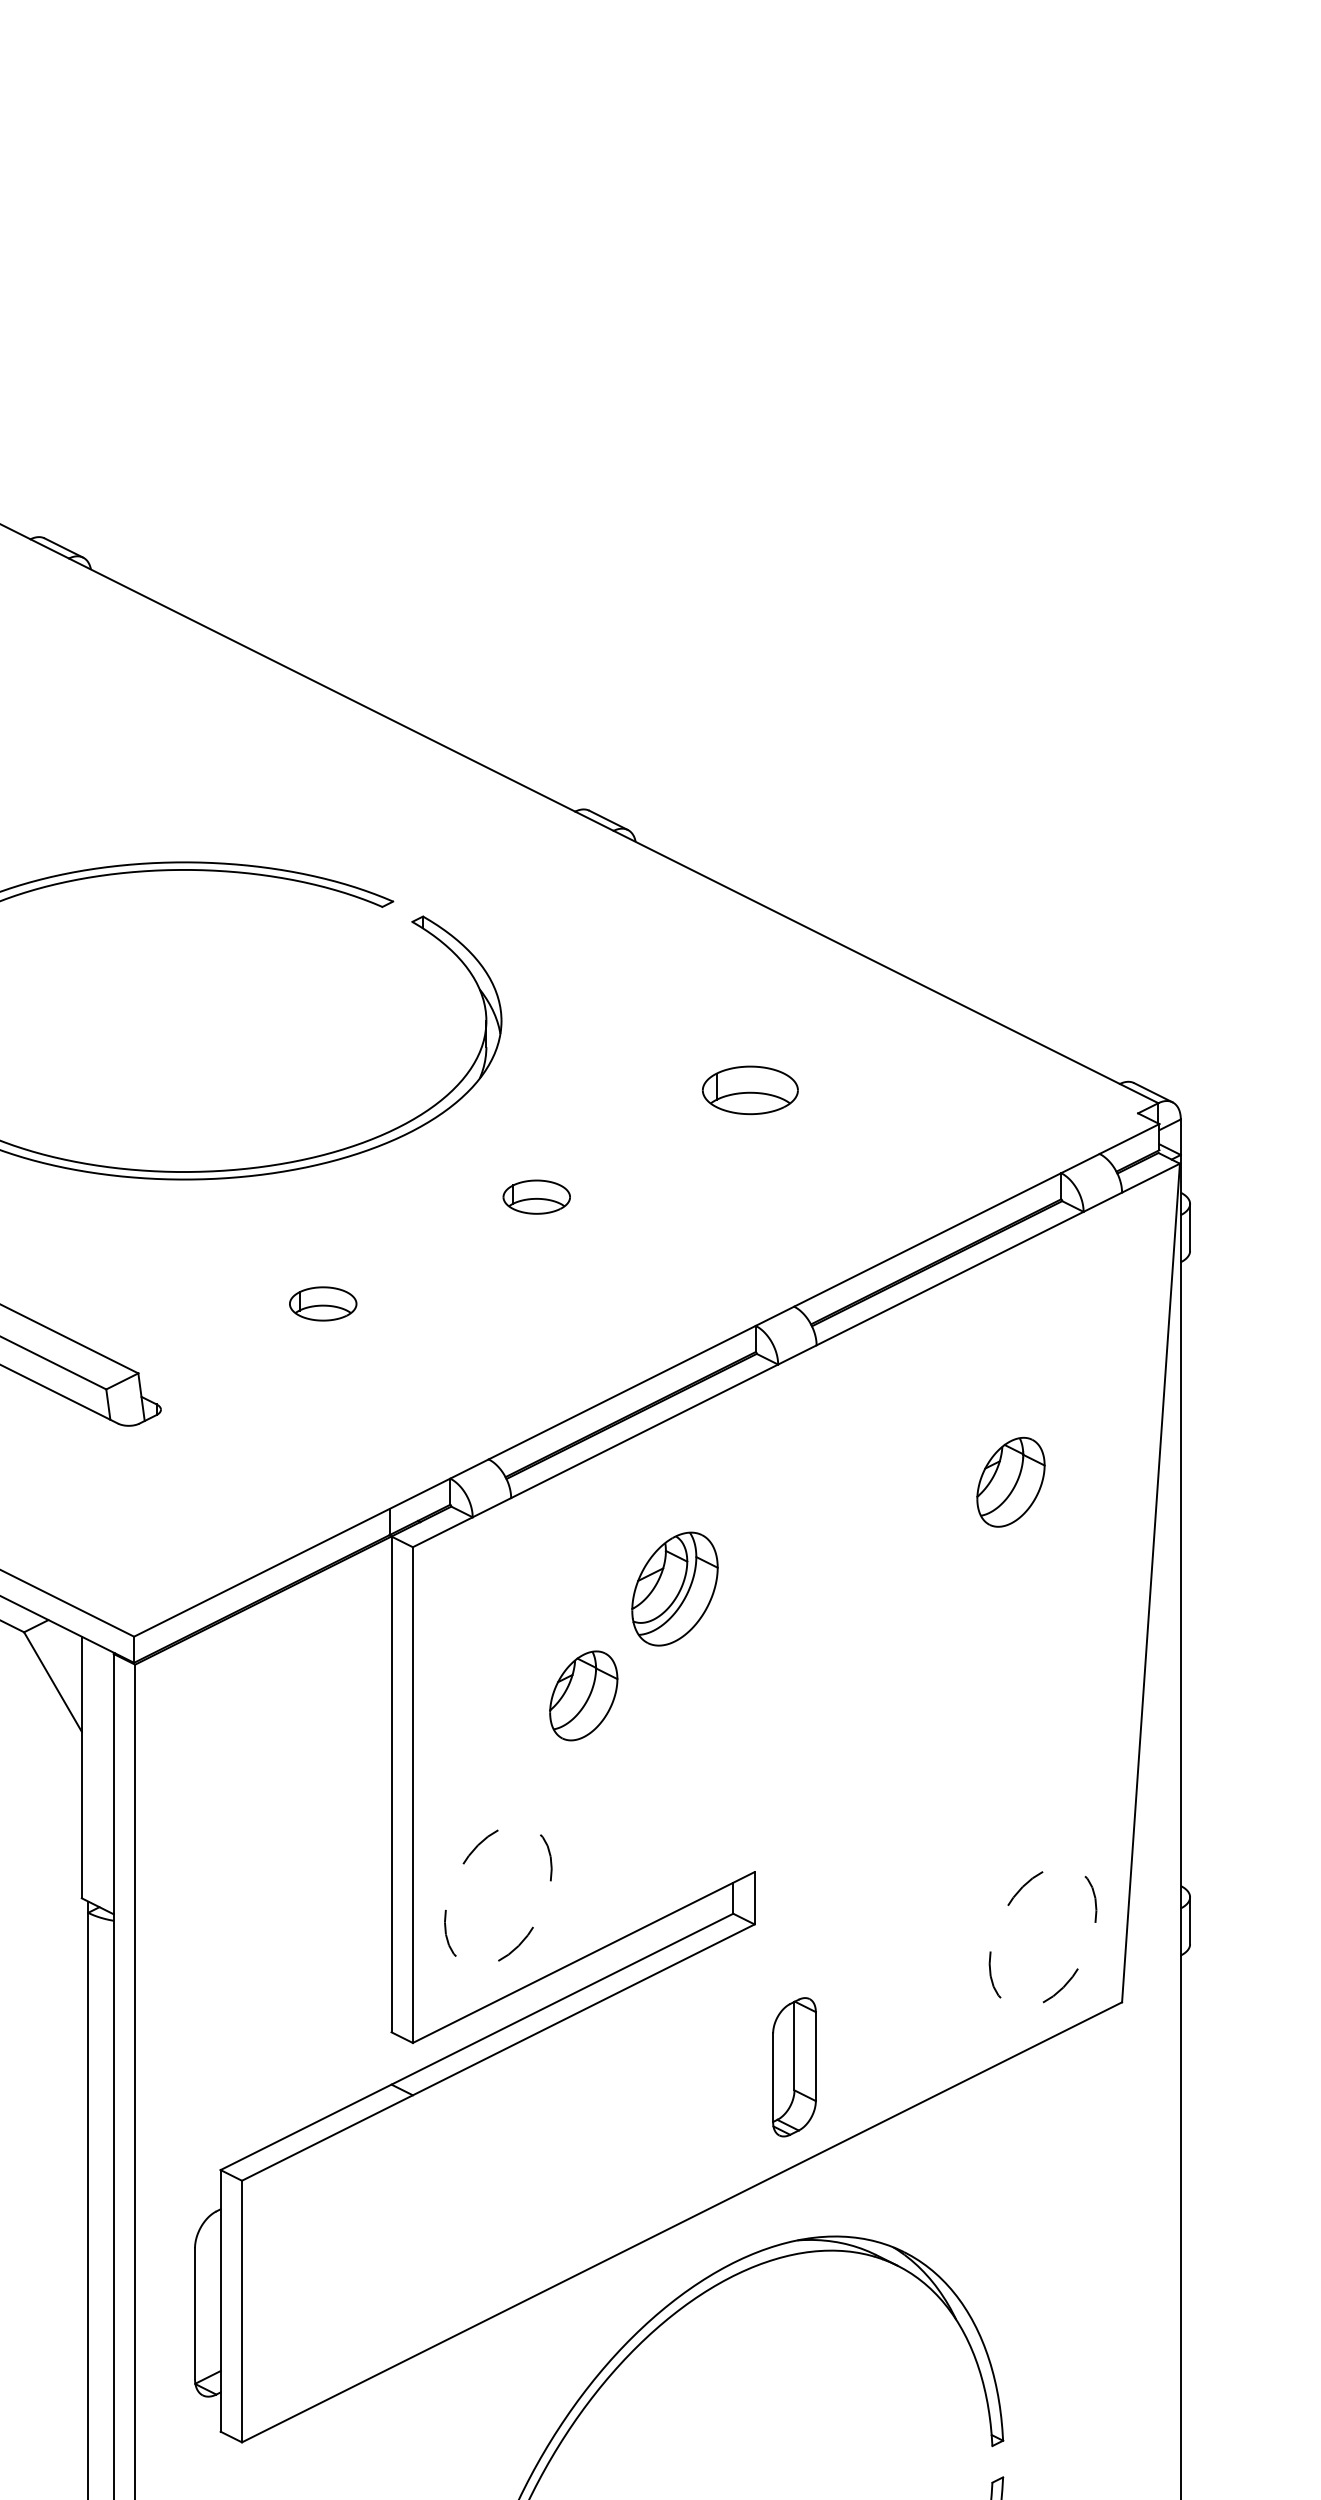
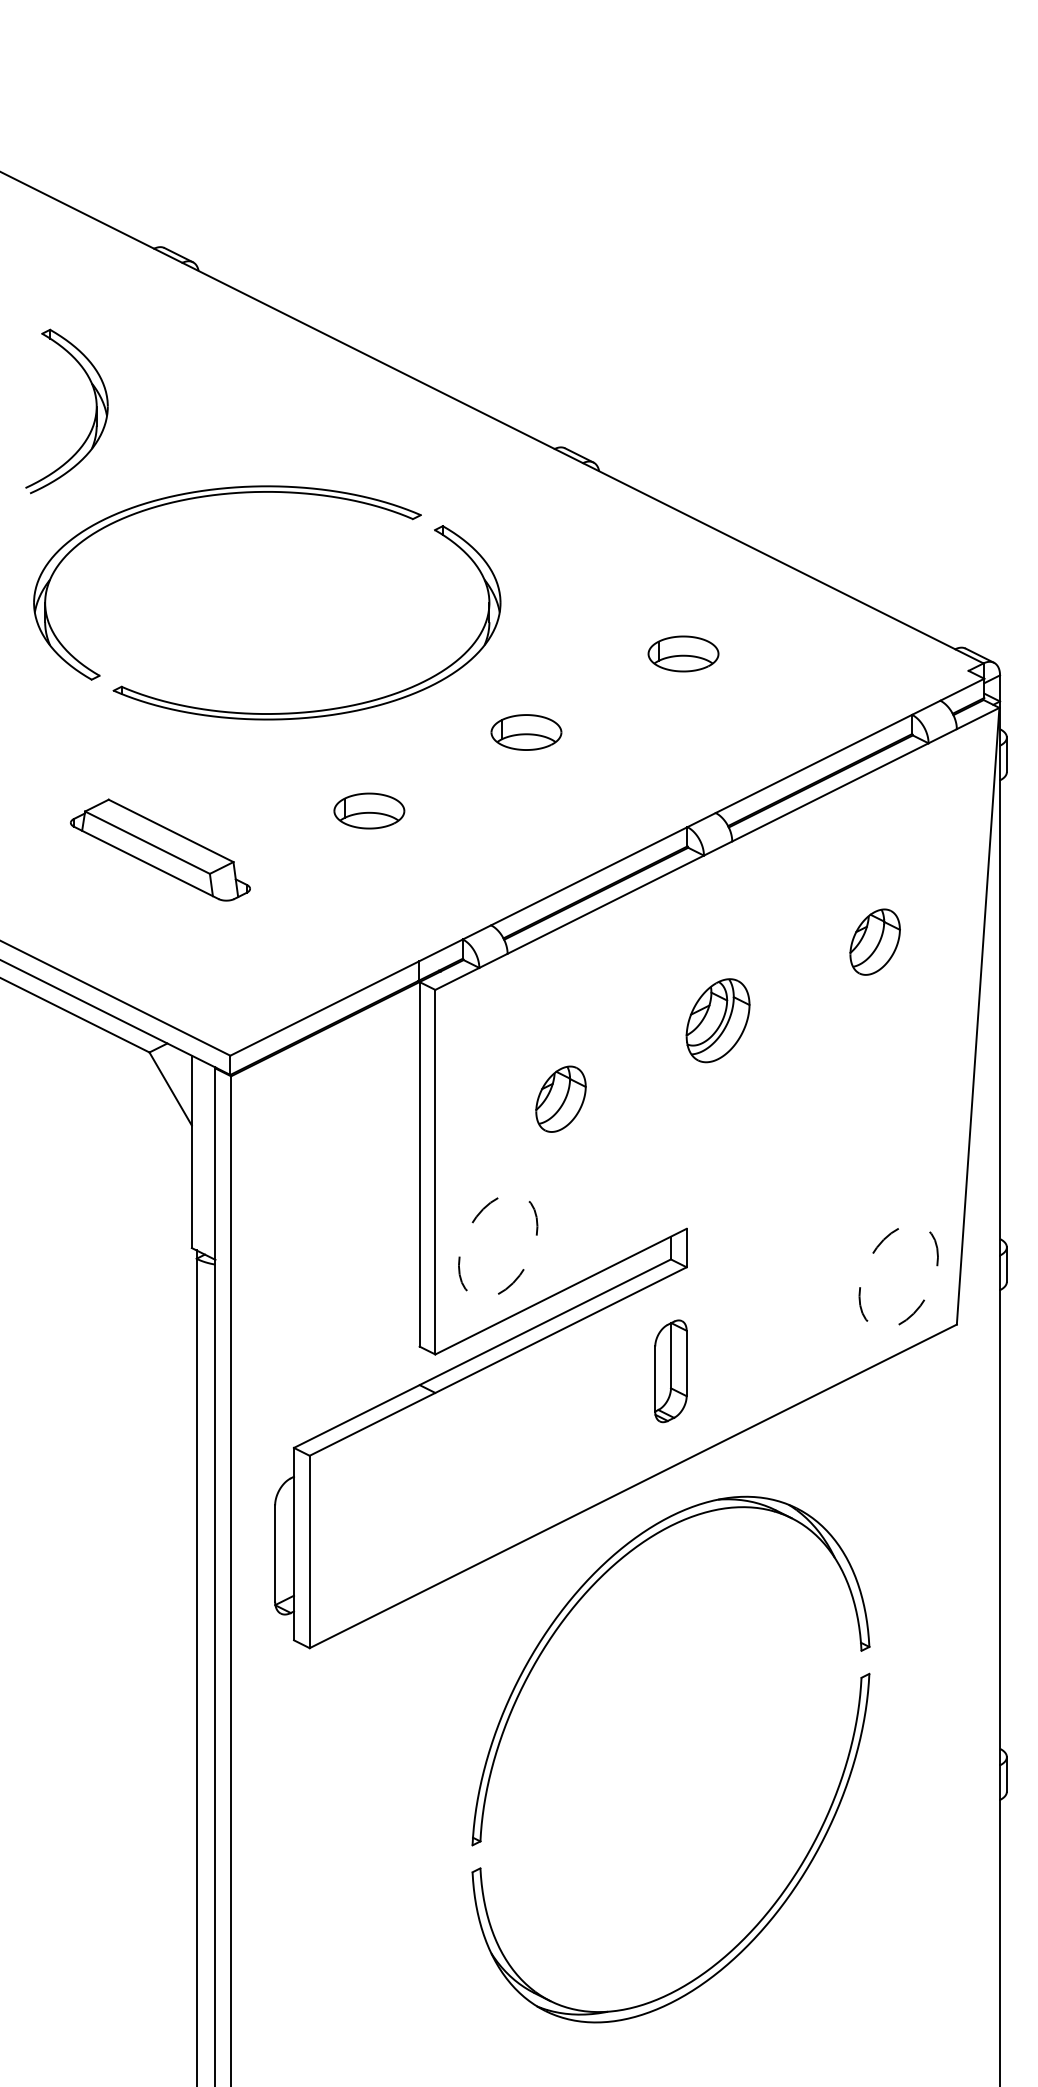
part: (536, 1197) -> (526, 732), size x1.43
part: (323, 1303) -> (369, 810), size x1.43
part: (674, 1588) -> (717, 1020), moved
part: (793, 2067) -> (670, 1371), moved

